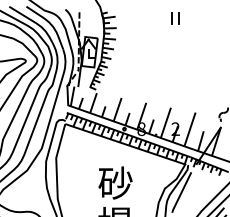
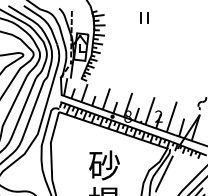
part: (175, 18) -> (144, 17), moved

